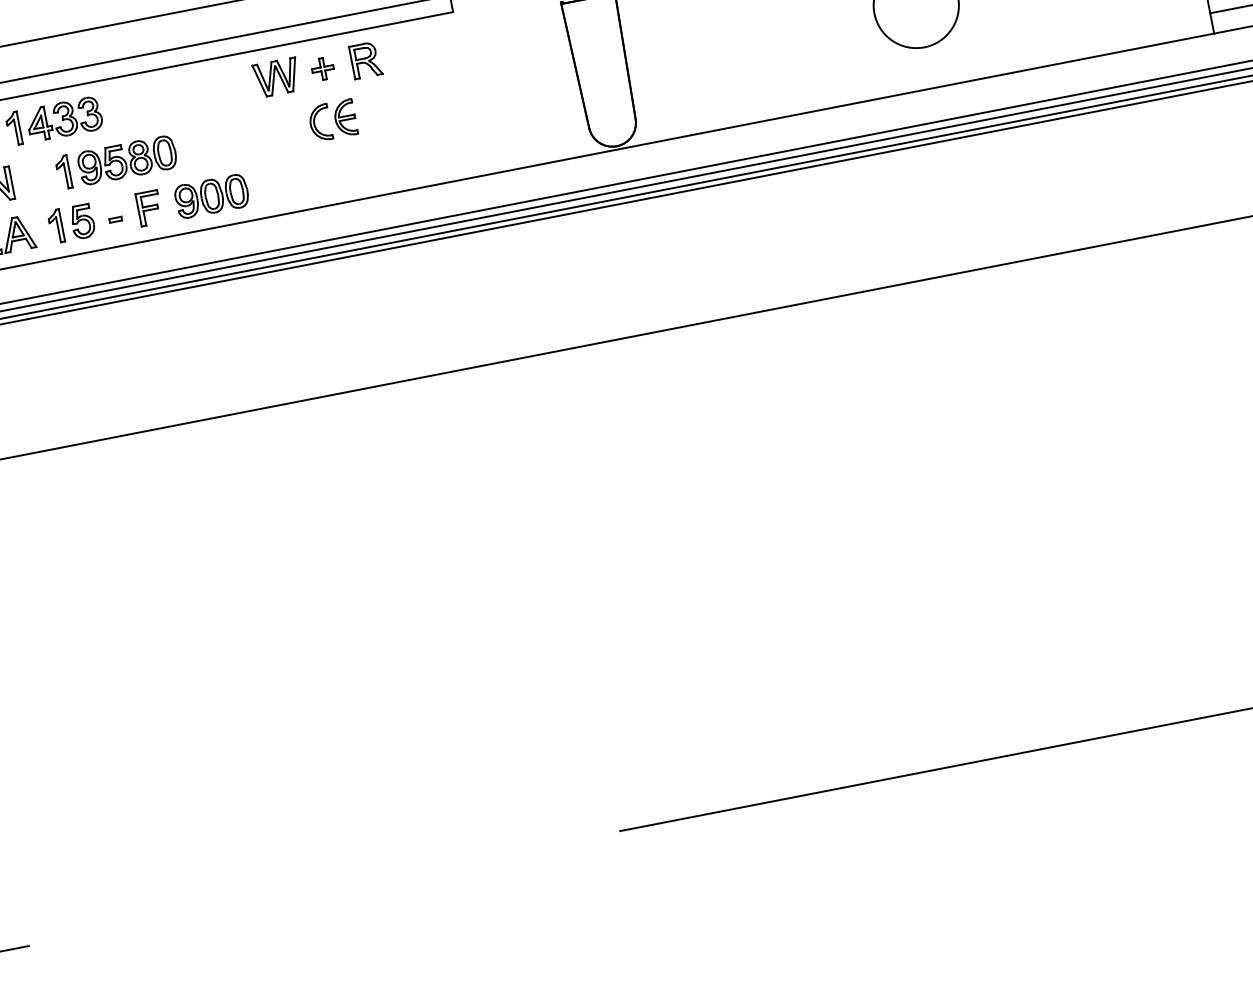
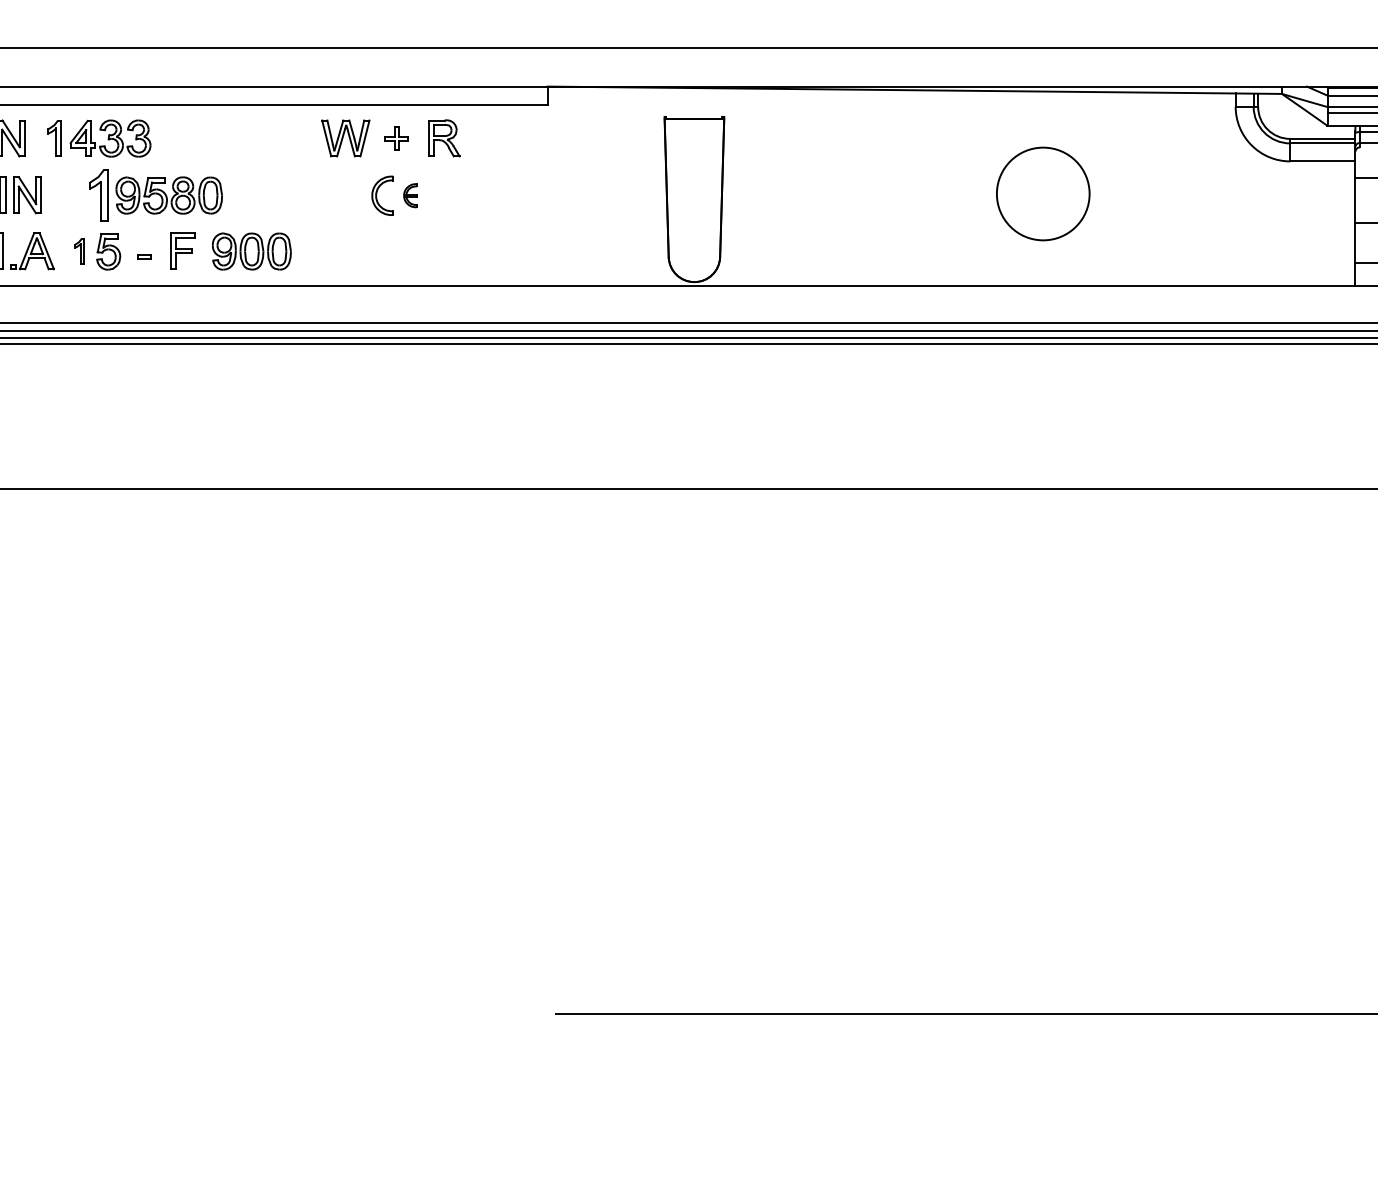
part: (345, 117) -> (410, 195), size x0.6
part: (63, 171) -> (98, 194), size x1.4
part: (56, 225) -> (79, 250), size x0.7

